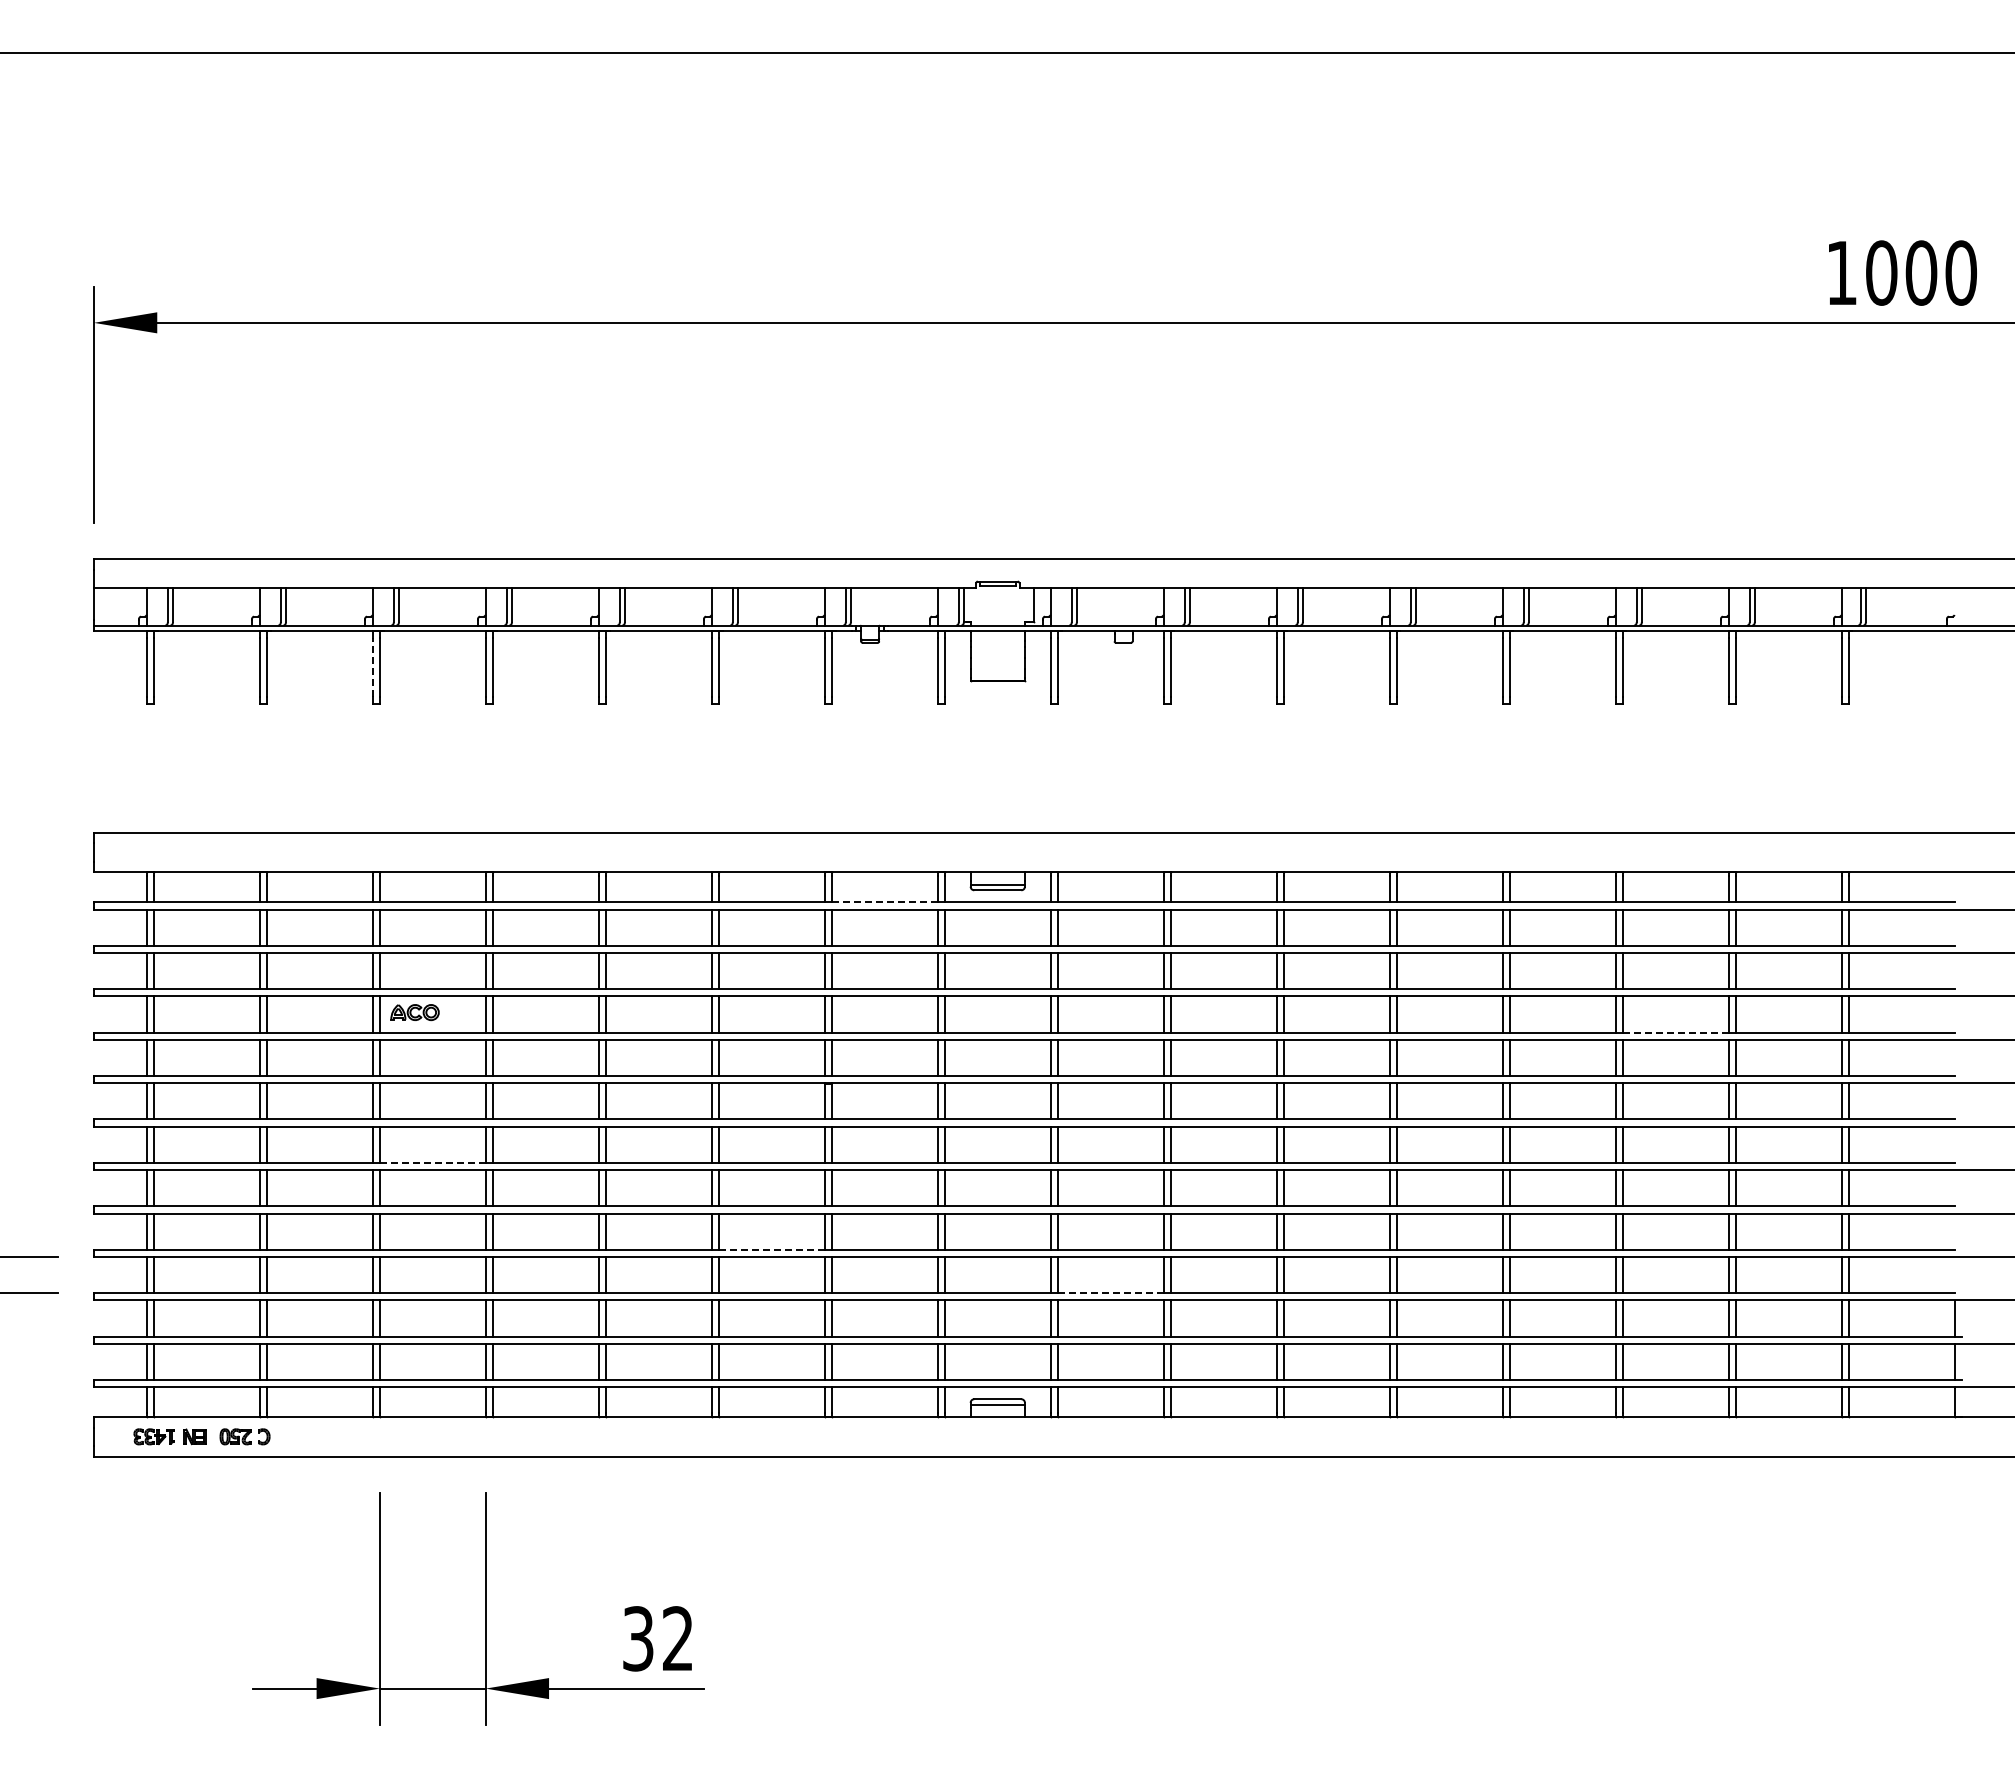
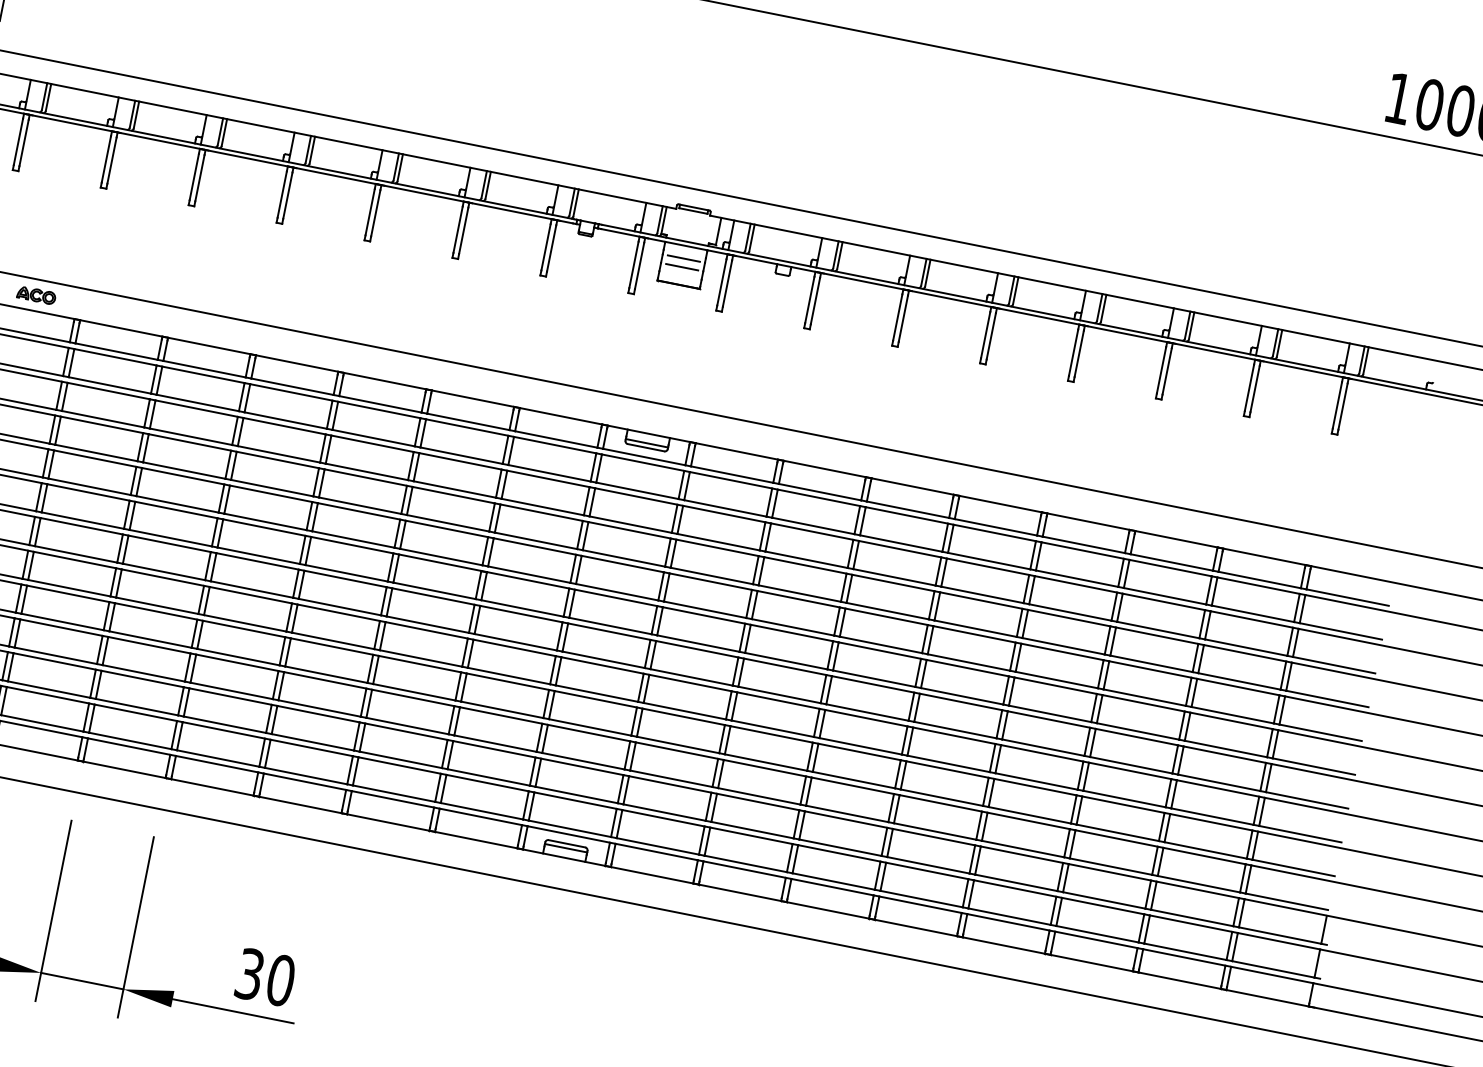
line: (997, 647) -> (683, 258), added
line: (997, 658) -> (681, 267), added
line: (372, 667) -> (194, 177), dashed -> solid
line: (884, 902) -> (556, 439), dashed -> solid
part: (414, 1012) -> (36, 295), moved
line: (1675, 1032) -> (1151, 663), dashed -> solid
line: (432, 1162) -> (163, 571), dashed -> solid
line: (771, 1249) -> (414, 692), dashed -> solid
line: (1110, 1293) -> (671, 779), dashed -> solid
text: (677, 1638) -> (280, 980), 32 -> 30

